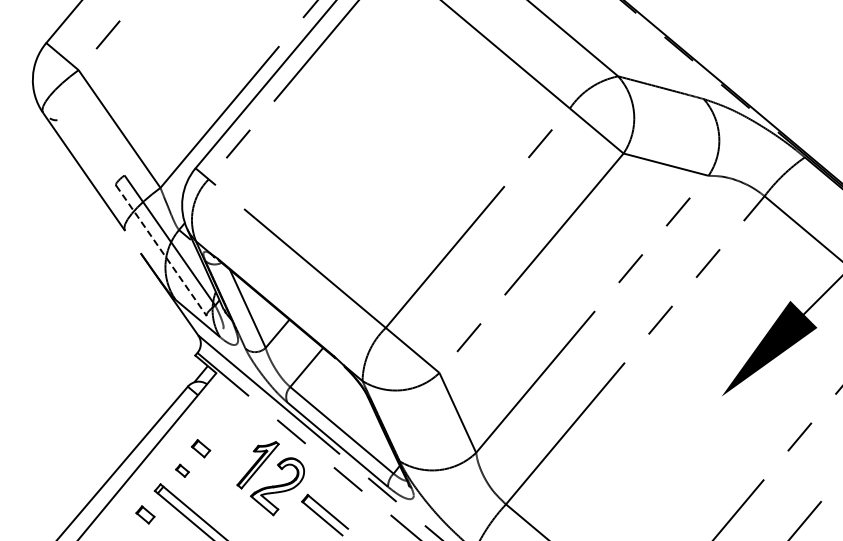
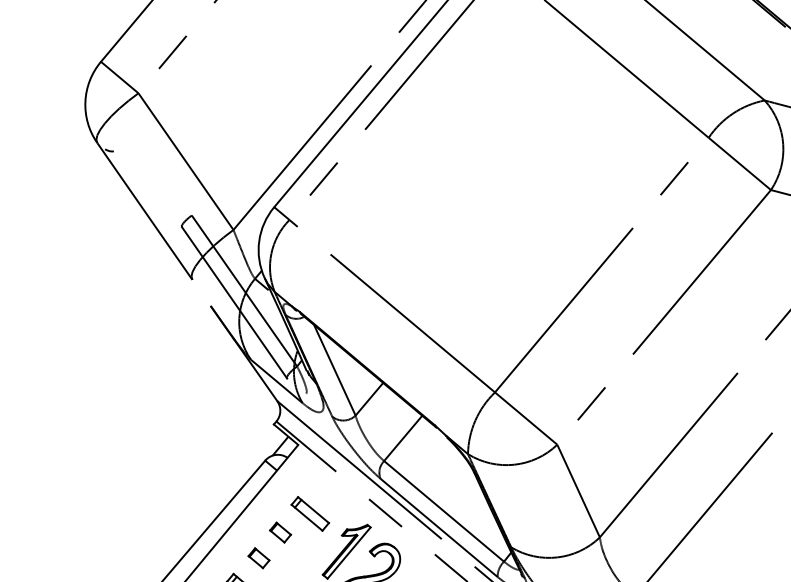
line: (161, 251) -> (234, 303), dashed -> solid
part: (226, 432) -> (310, 513), added
part: (182, 470) -> (259, 557), size x1.43

